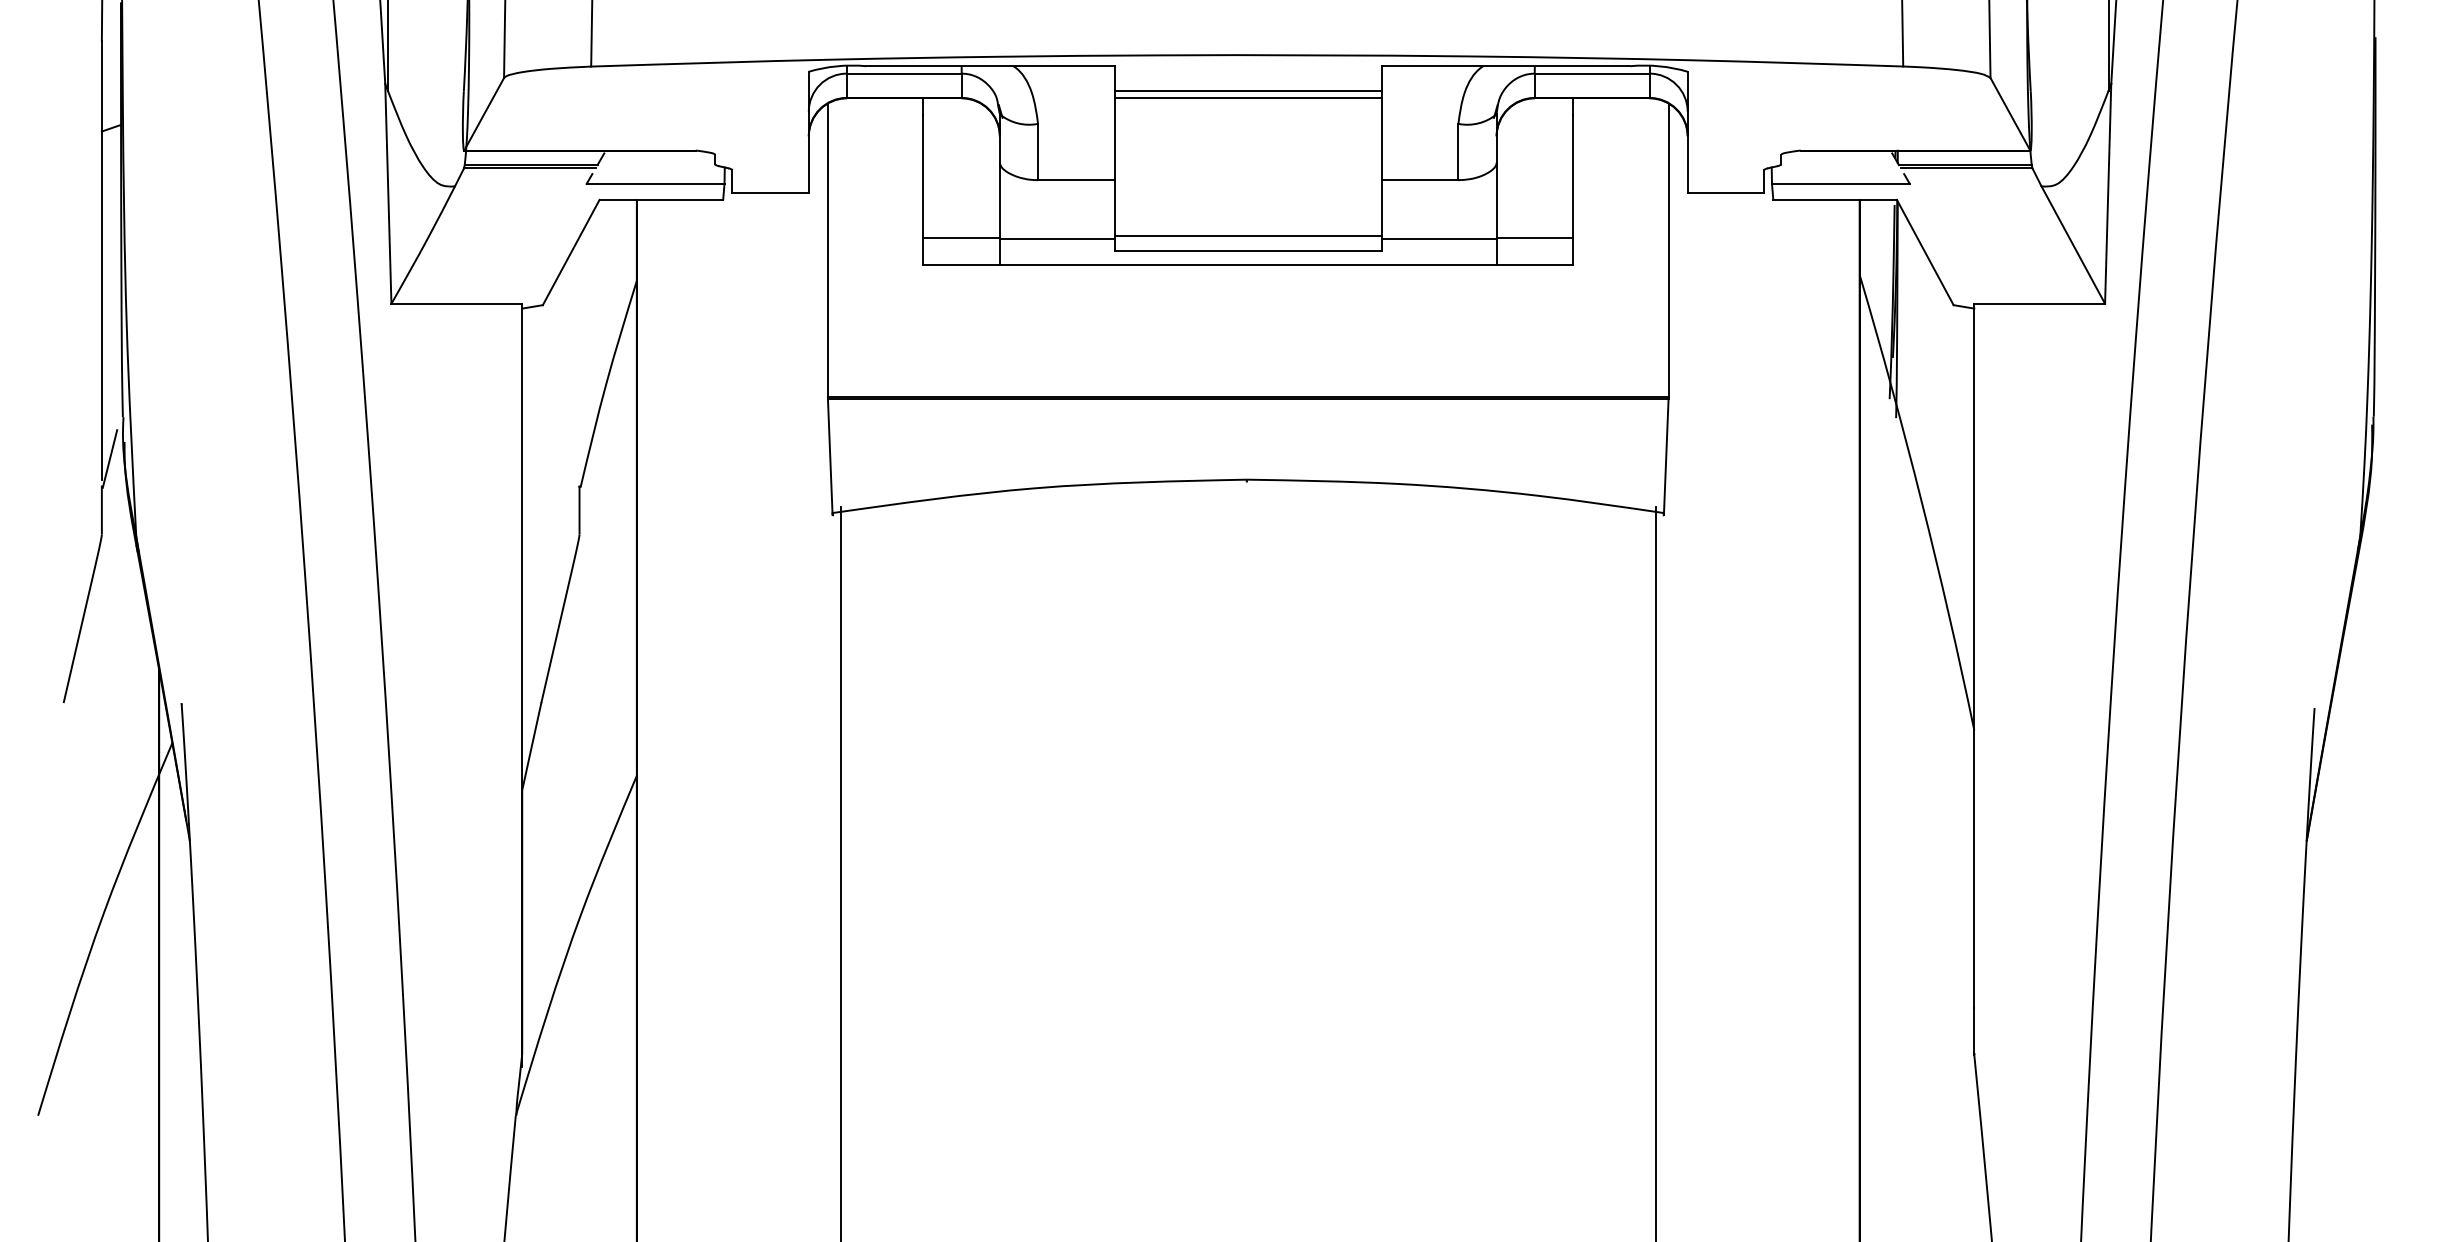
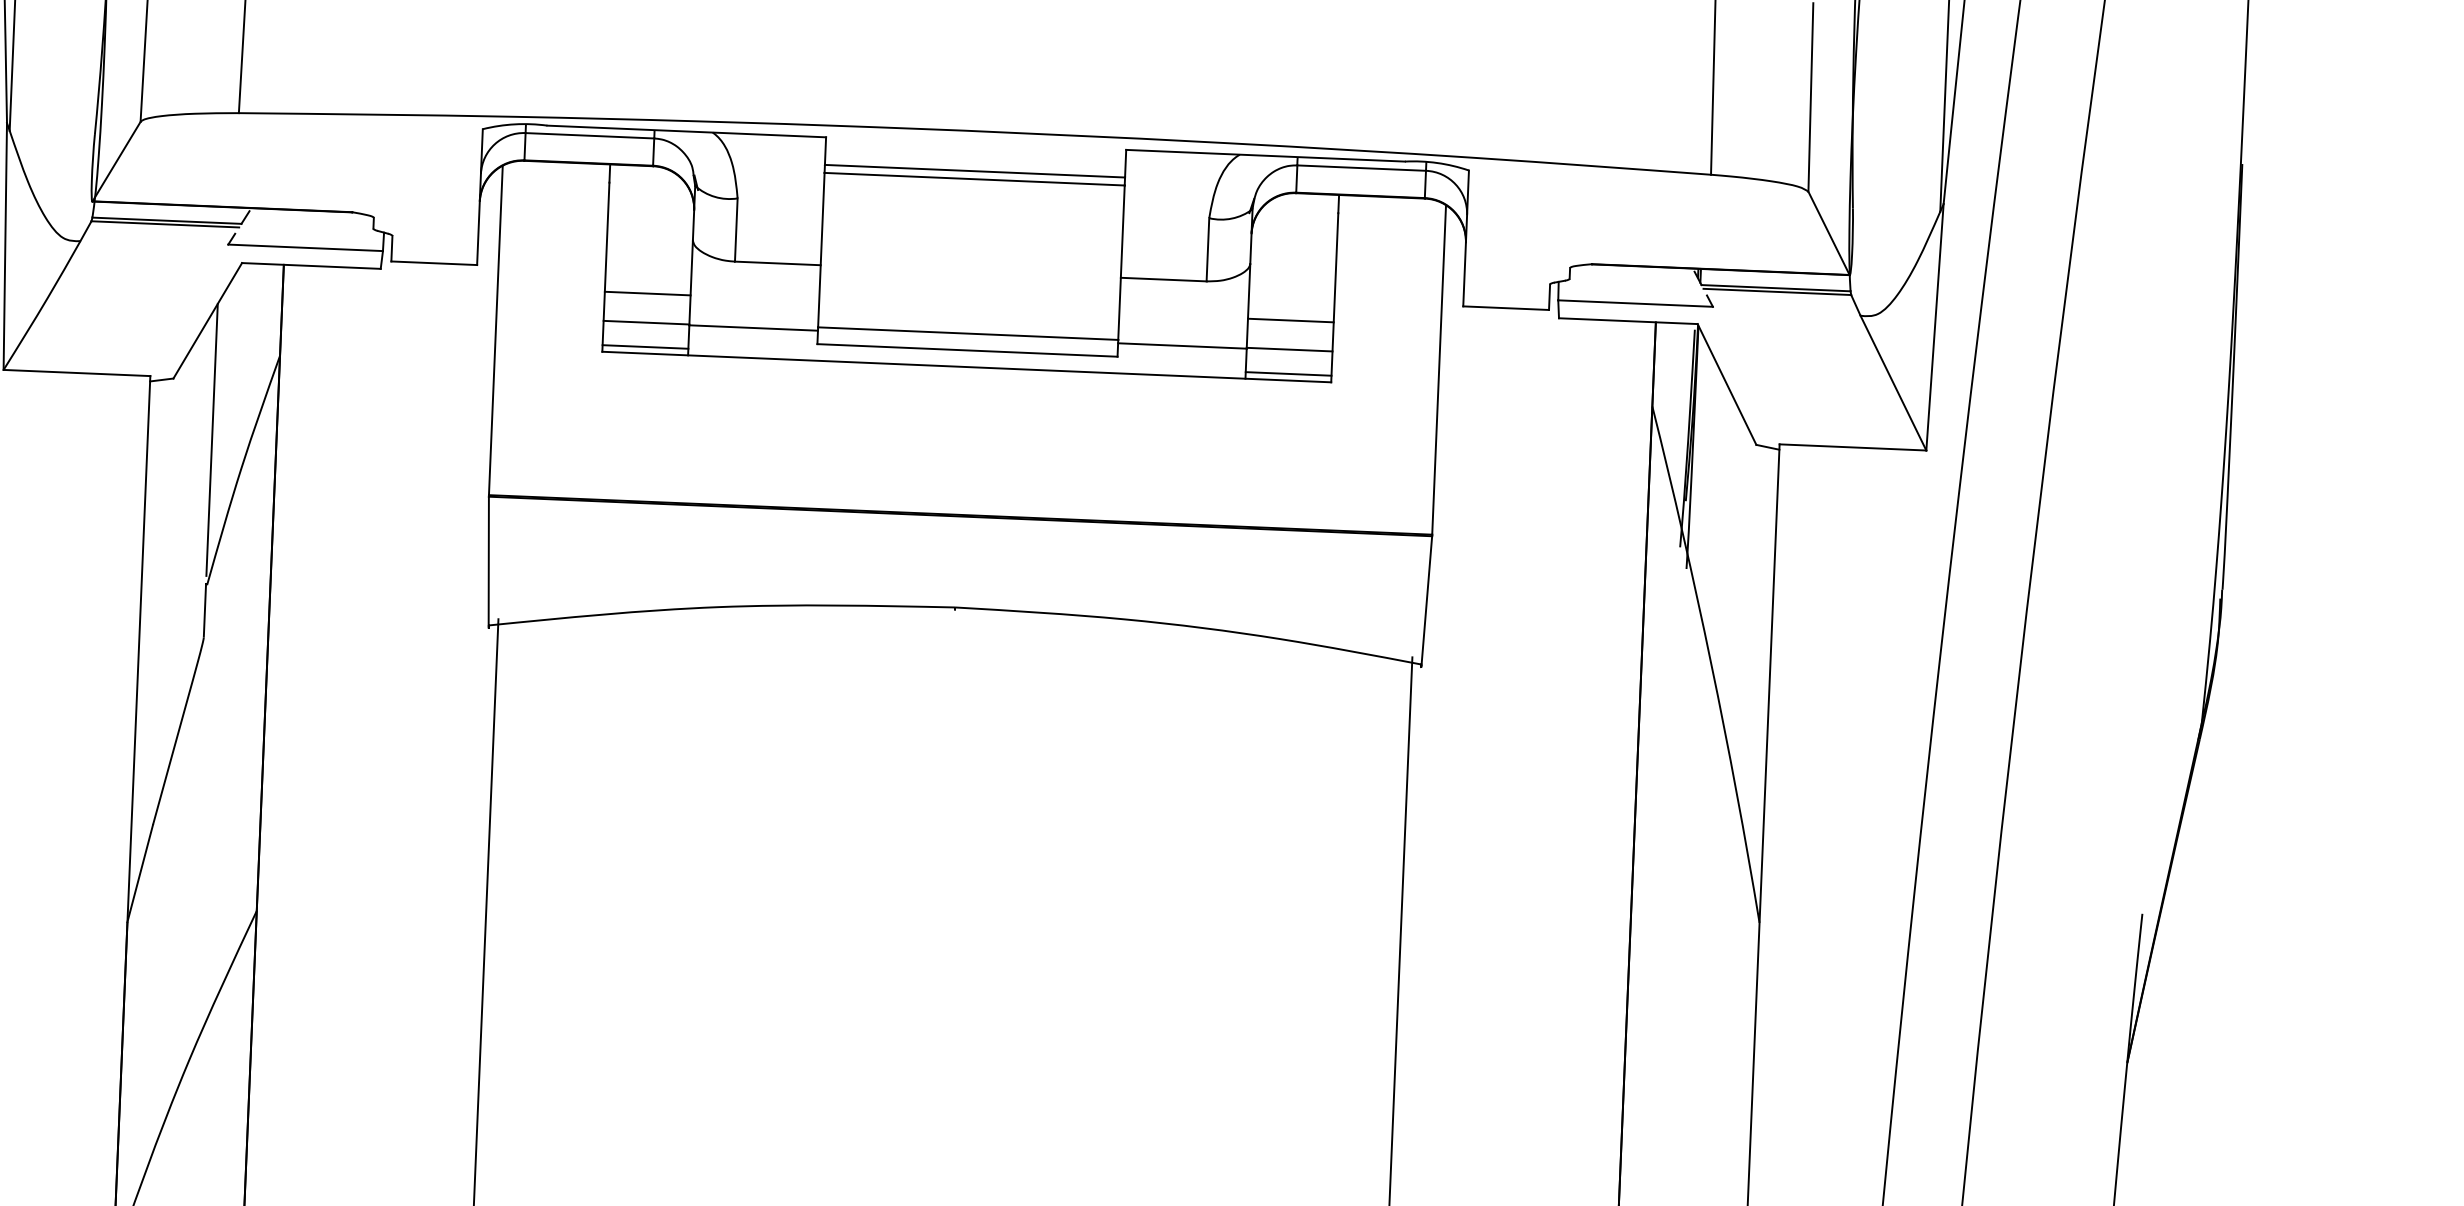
line: (961, 211) -> (647, 293), added
line: (1534, 211) -> (1290, 320), added
line: (961, 259) -> (645, 347), added
line: (1534, 259) -> (1288, 373), added
line: (579, 358) -> (212, 440), added

